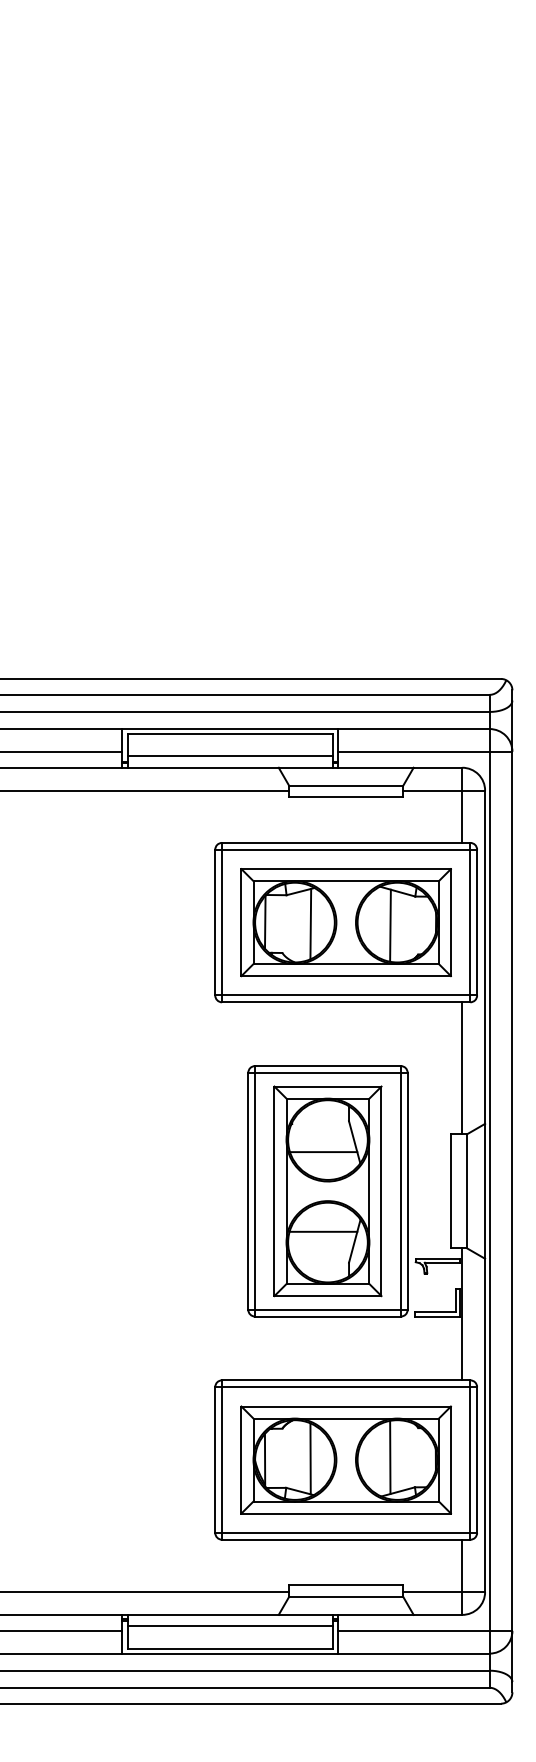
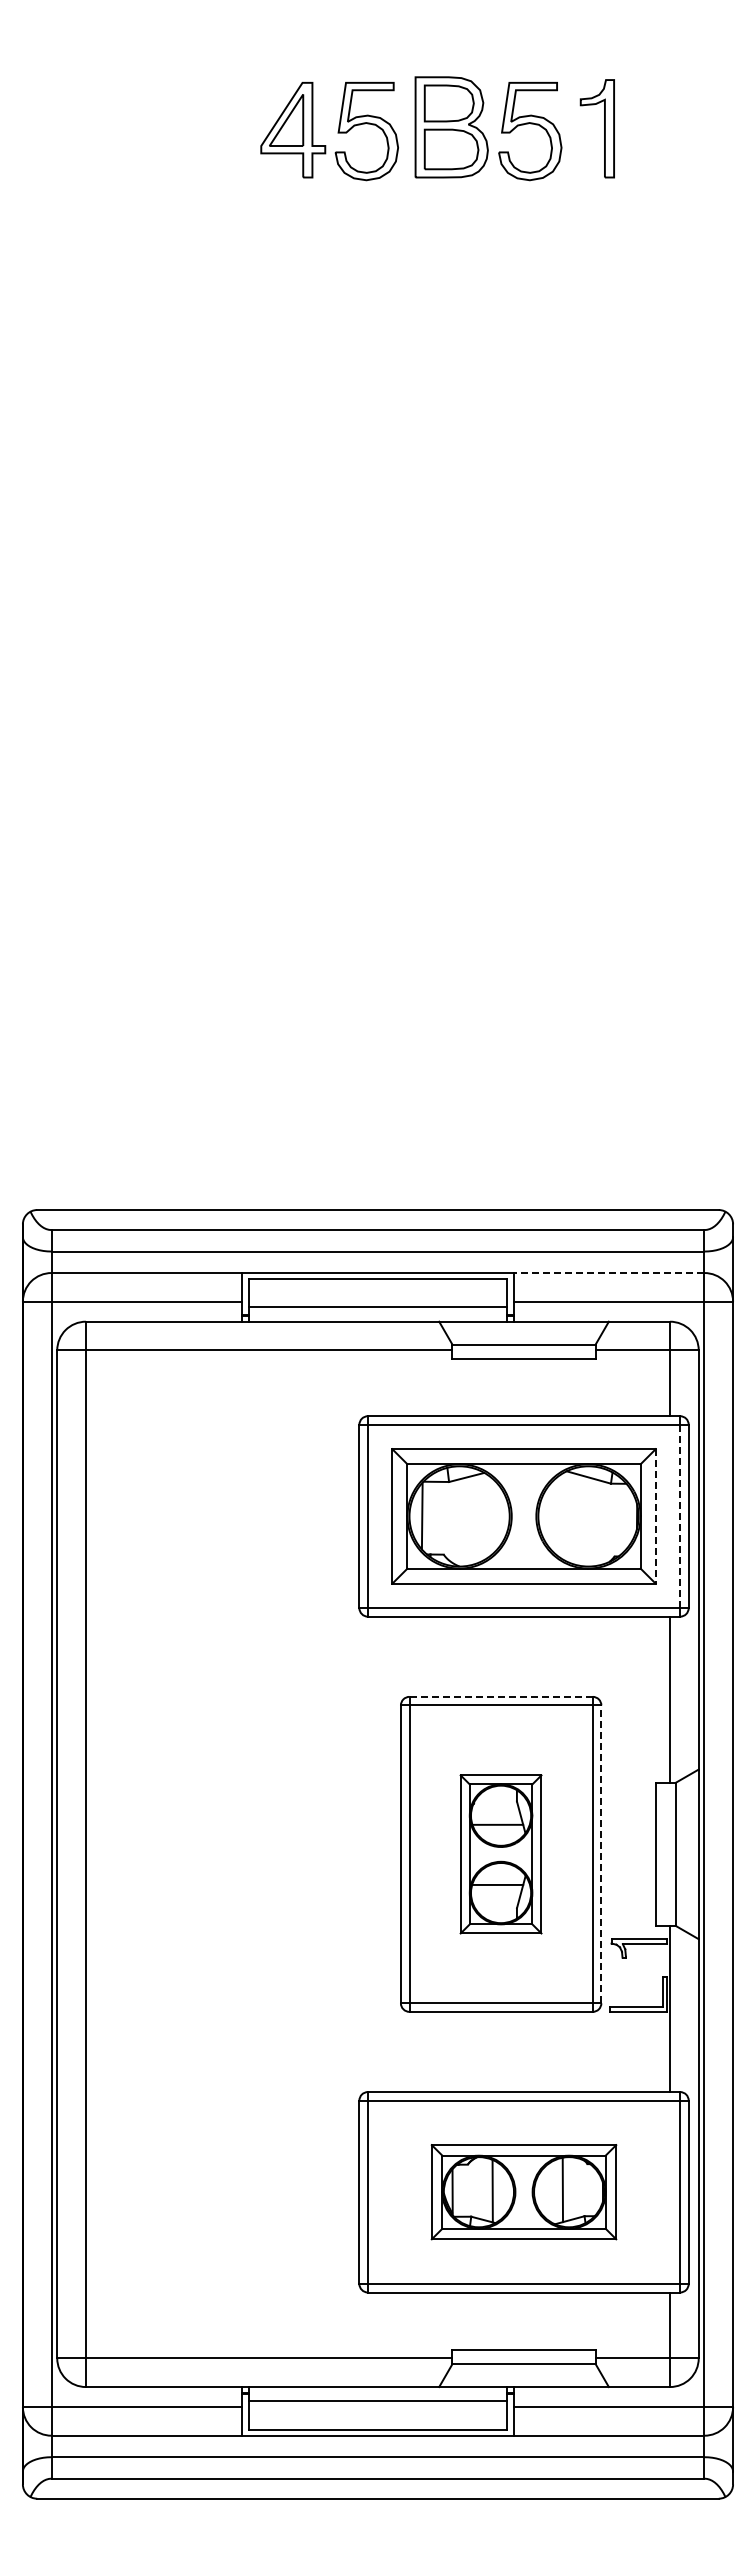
line: (413, 729) -> (608, 1273), solid -> dashed
line: (450, 922) -> (655, 1516), solid -> dashed
line: (470, 922) -> (680, 1516), solid -> dashed
line: (310, 924) -> (479, 1518), removed
line: (390, 925) -> (579, 1520), removed
line: (328, 1065) -> (501, 1696), solid -> dashed
part: (327, 1191) -> (500, 1854), size x0.6
line: (407, 1191) -> (601, 1854), solid -> dashed
part: (345, 1459) -> (523, 2191), size x0.7

